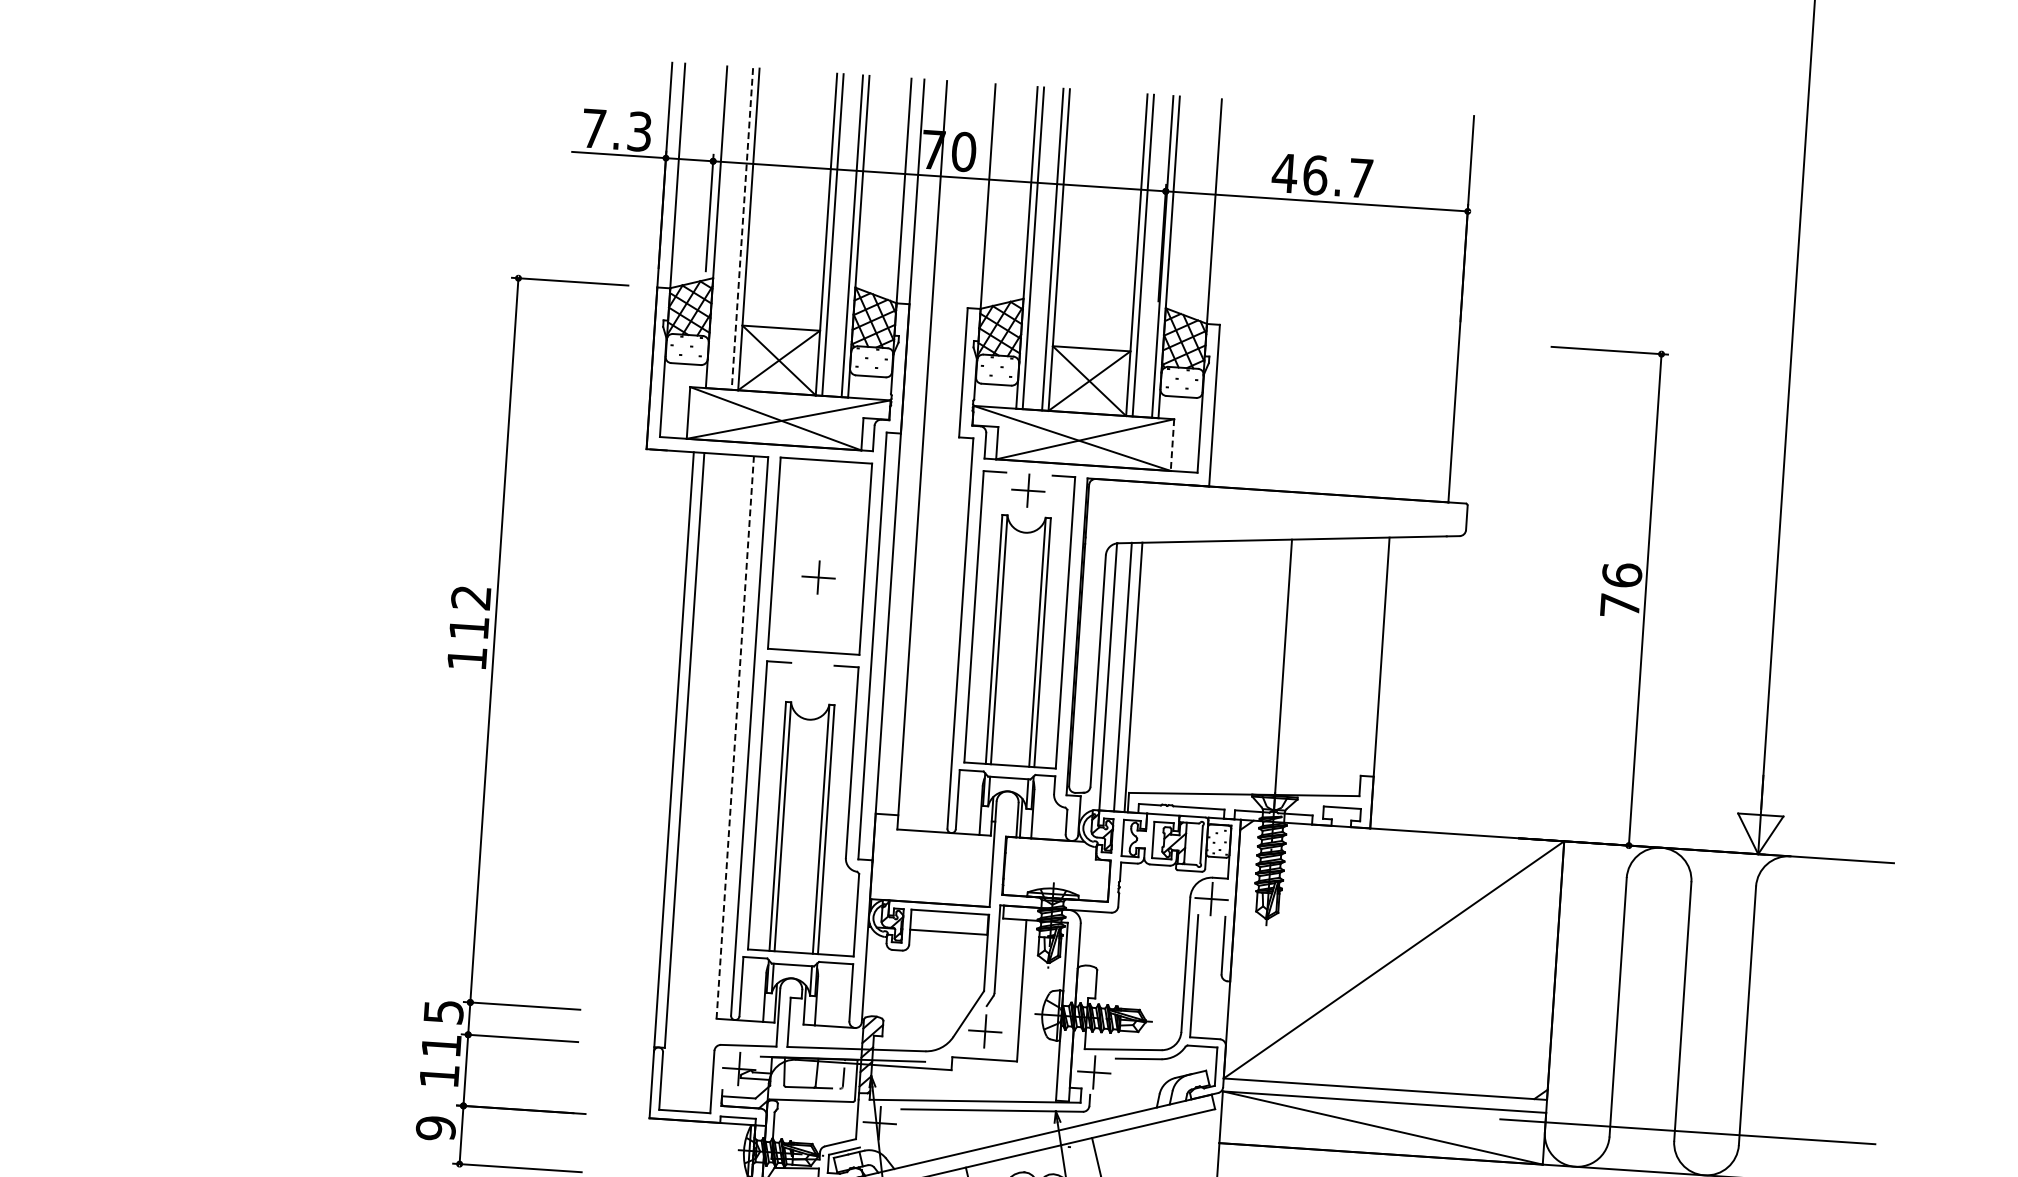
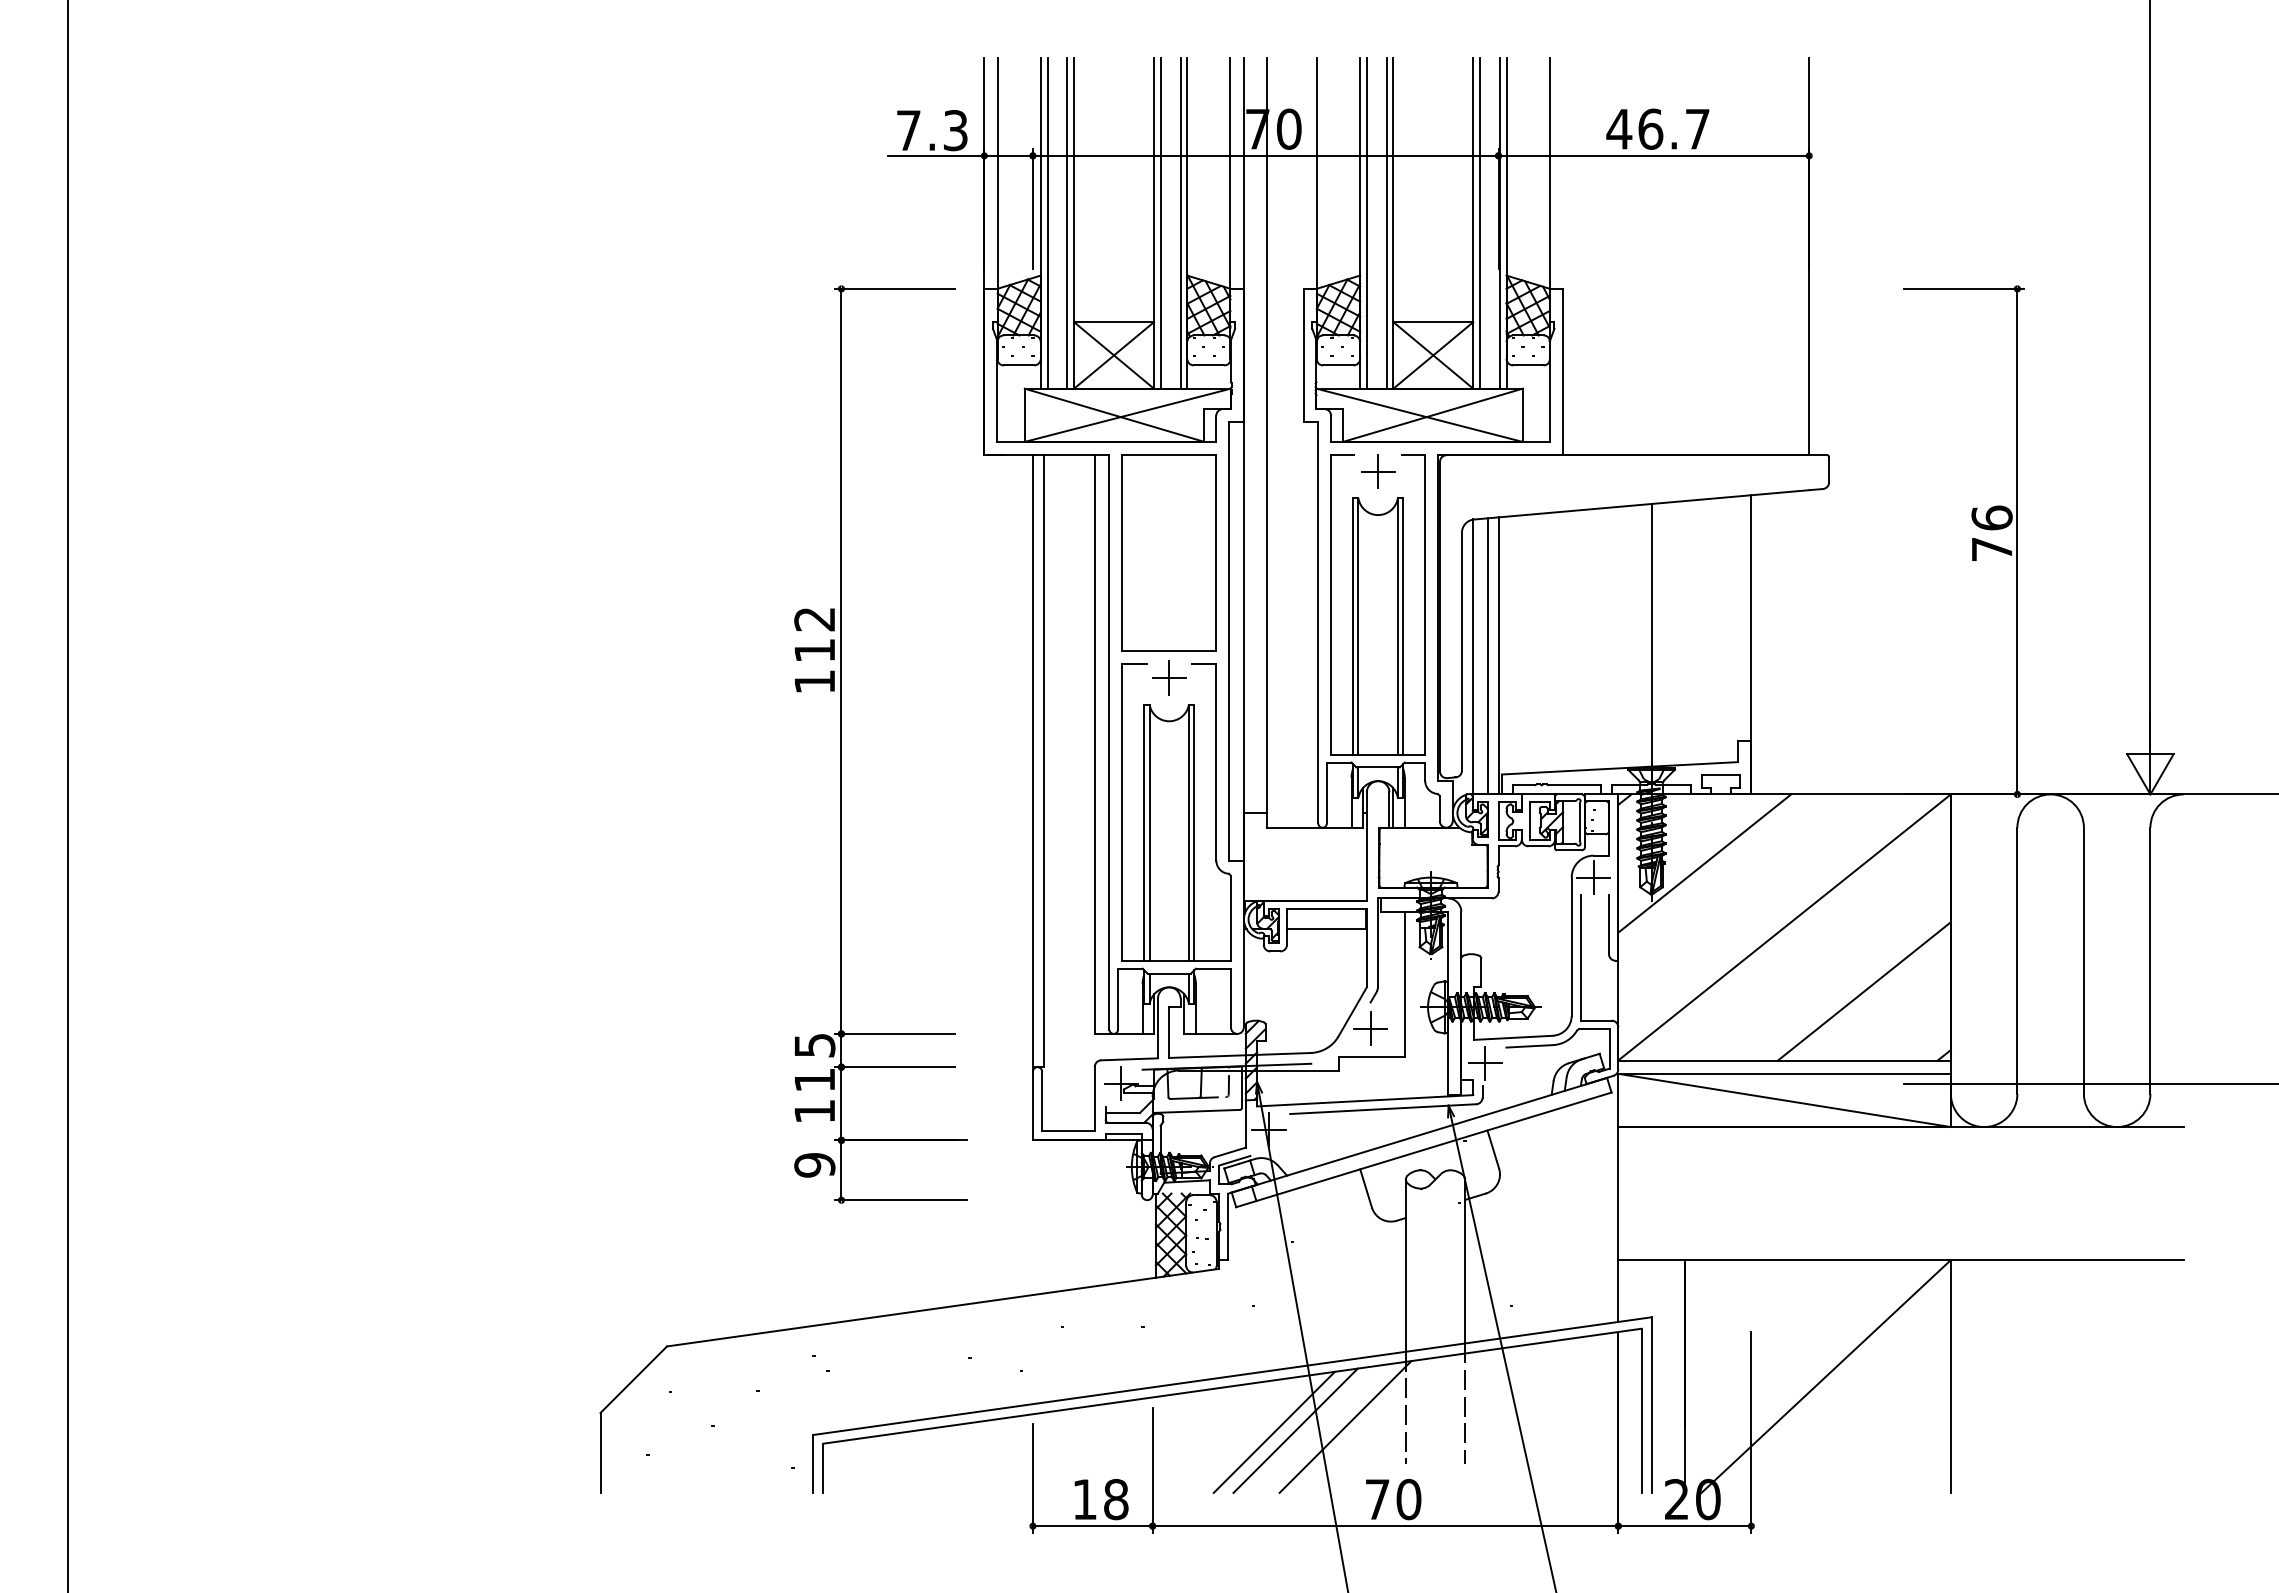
line: (723, 227) -> (1047, 222), added
line: (742, 229) -> (1067, 223), dashed -> solid
line: (1172, 445) -> (1522, 415), dashed -> solid
part: (818, 577) -> (1169, 677), moved
line: (735, 737) -> (1094, 744), dashed -> solid
line: (1320, 892) -> (1704, 863), added
line: (1466, 1027) -> (1863, 991), added

